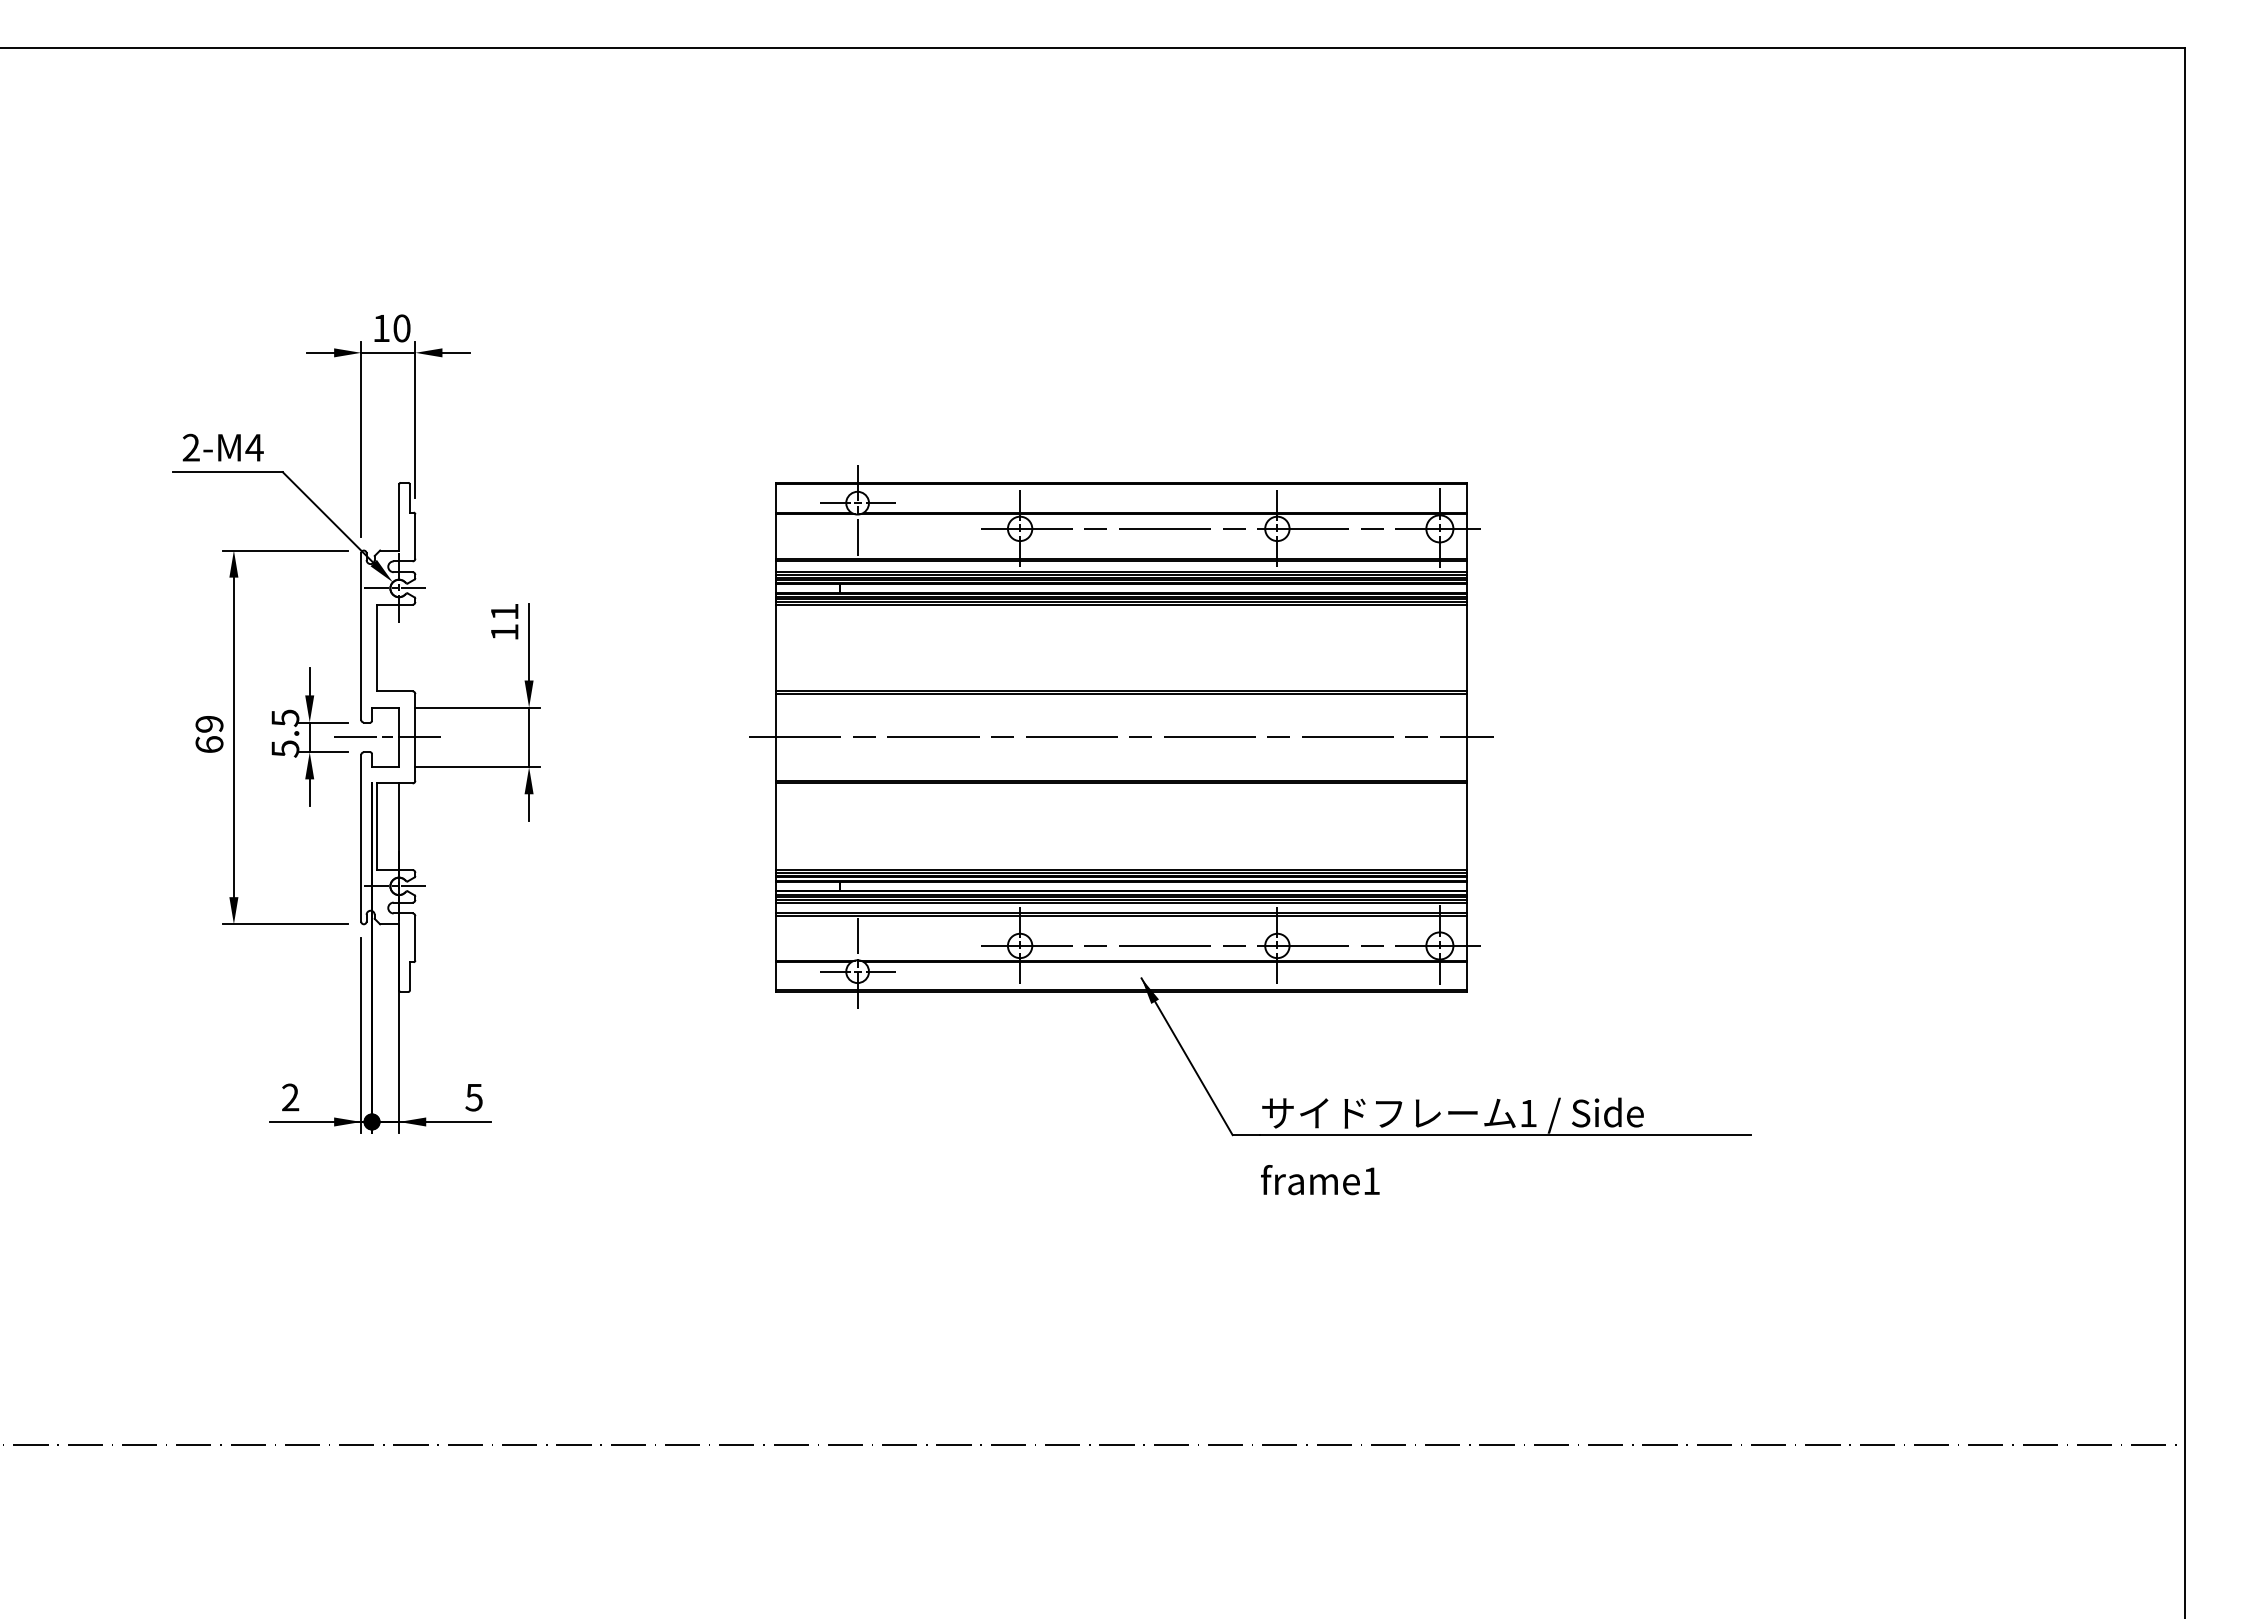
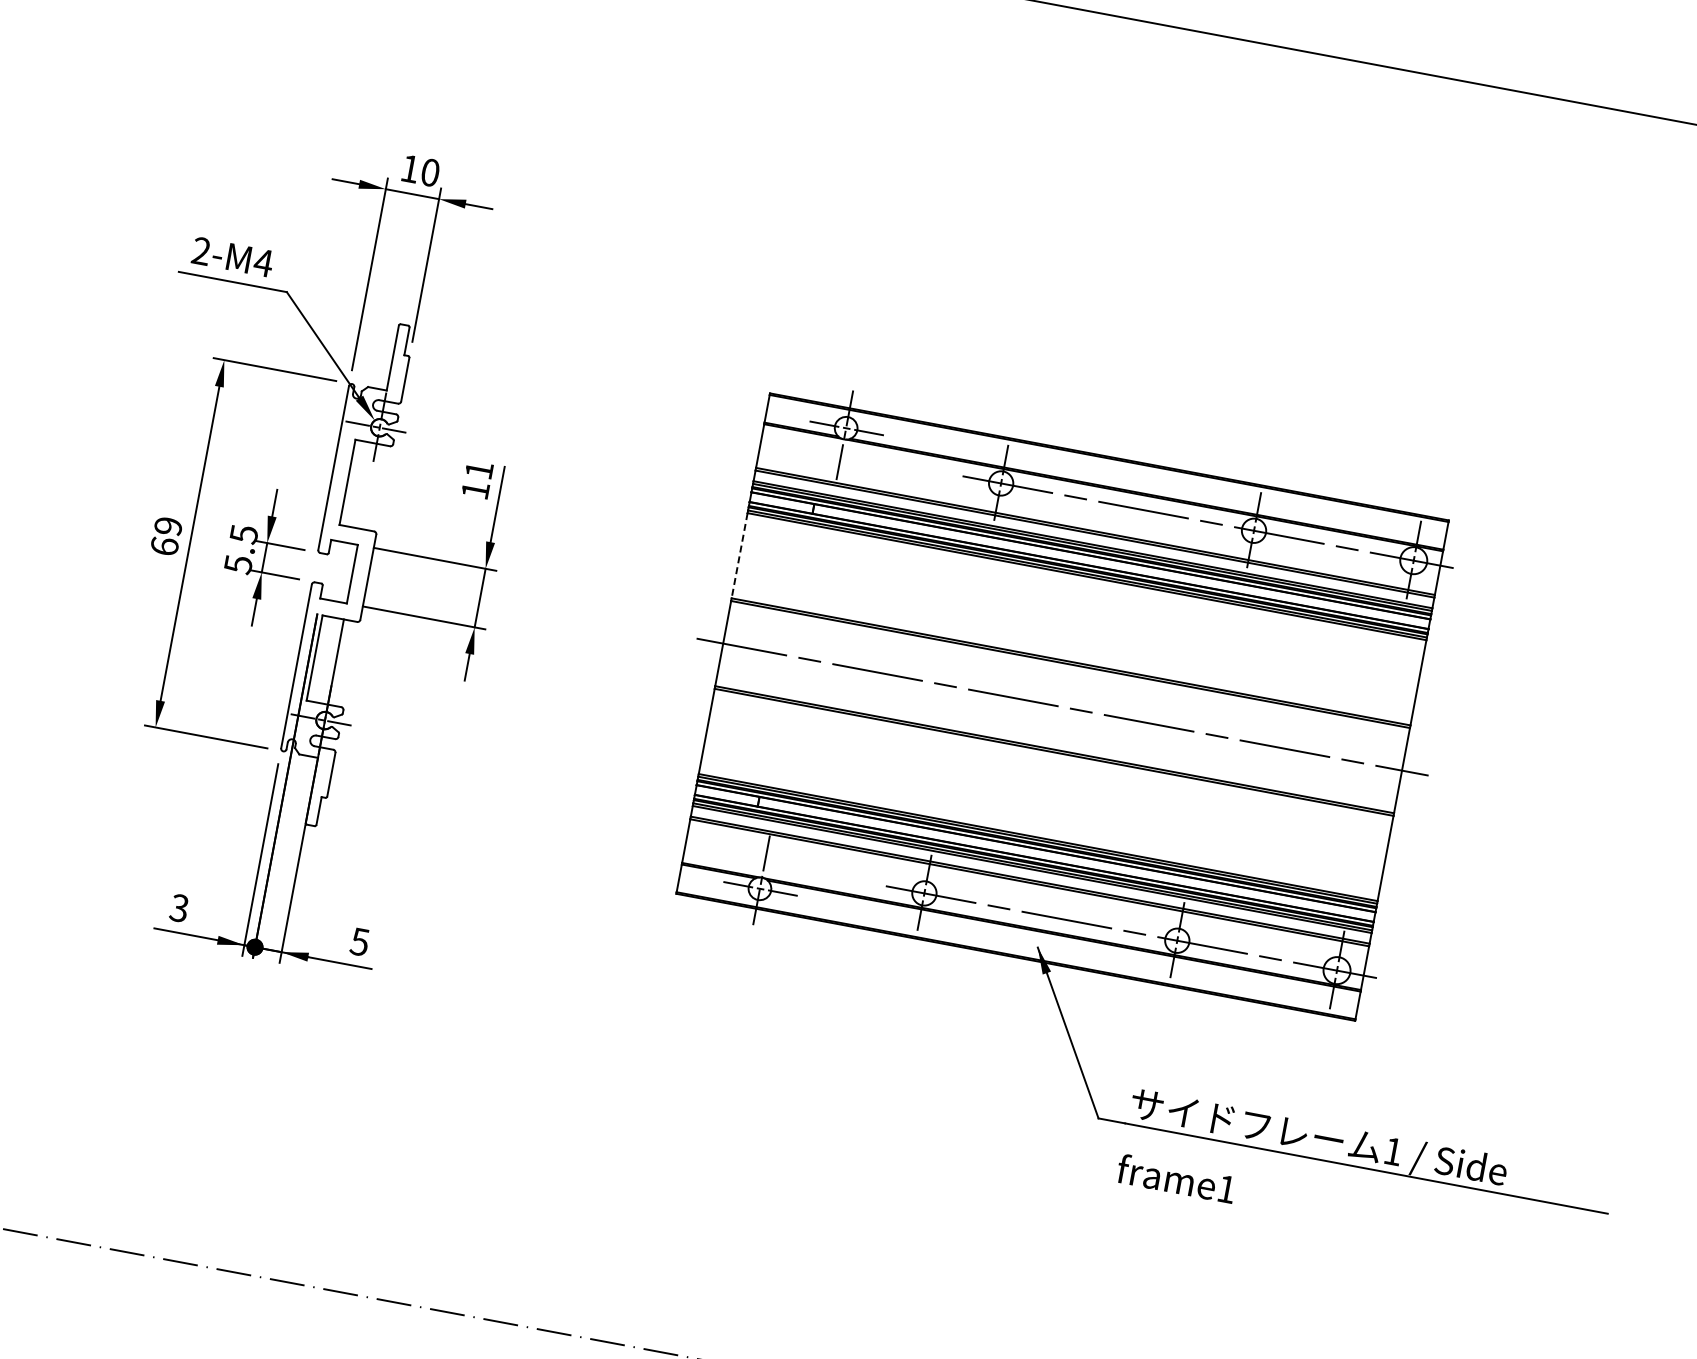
line: (776, 648) -> (739, 556), solid -> dashed
line: (388, 737) -> (341, 572), removed
text: (290, 1097) -> (179, 908), 2 -> 3

